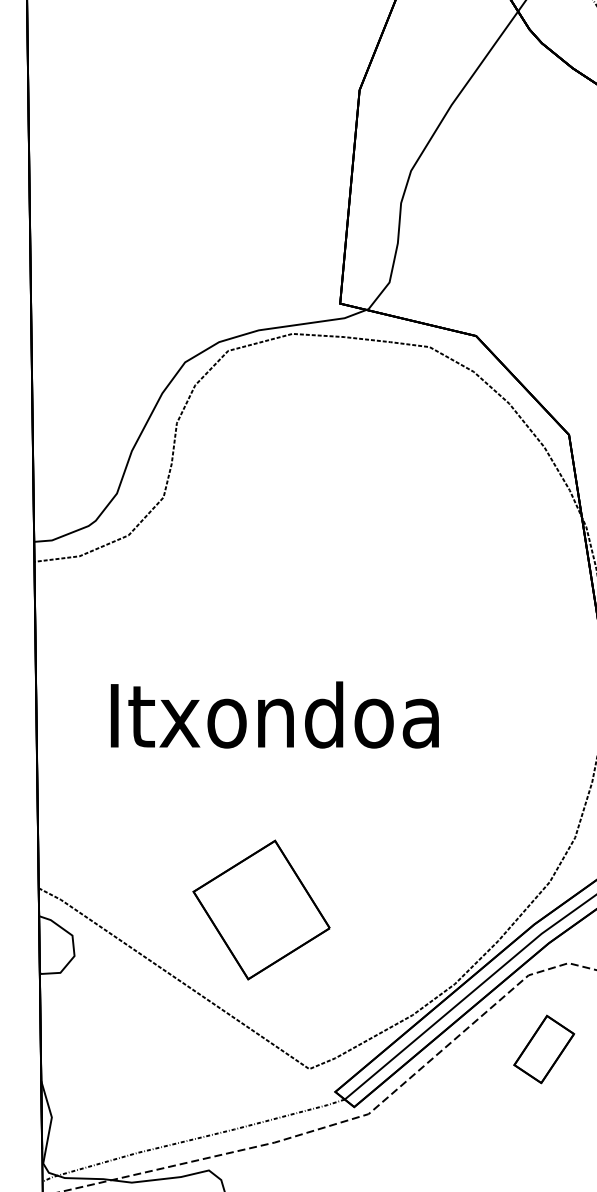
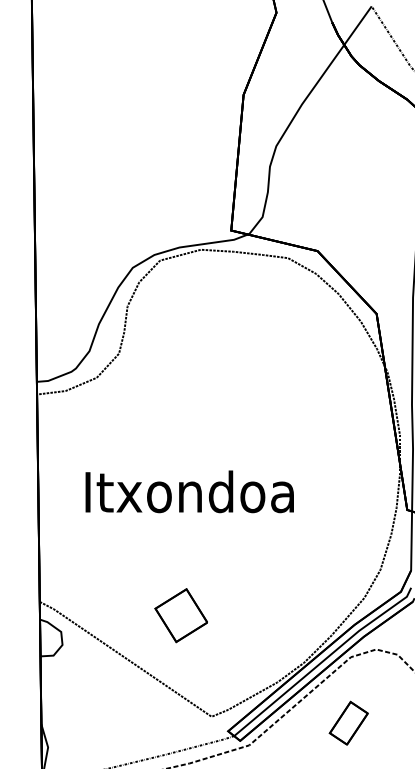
part: (261, 909) -> (181, 615), size x0.6
part: (543, 1048) -> (348, 722), moved

